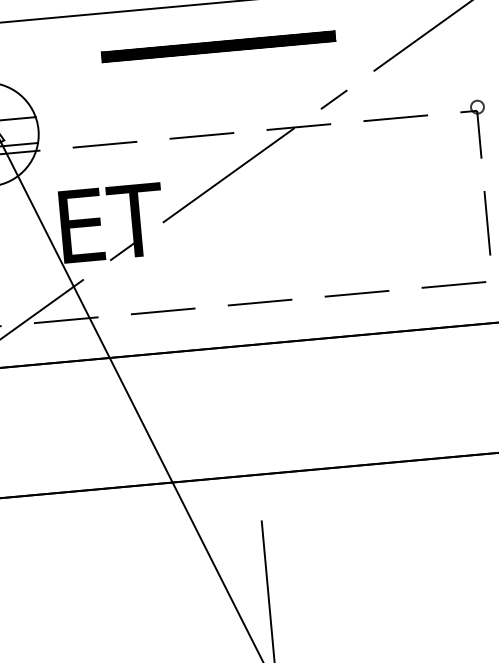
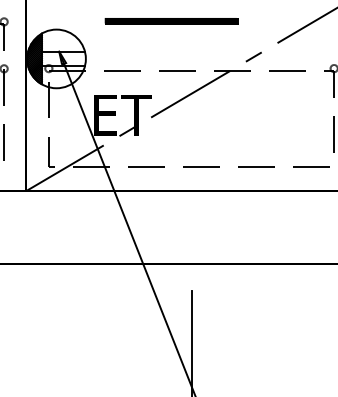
part: (218, 47) -> (171, 21), moved

